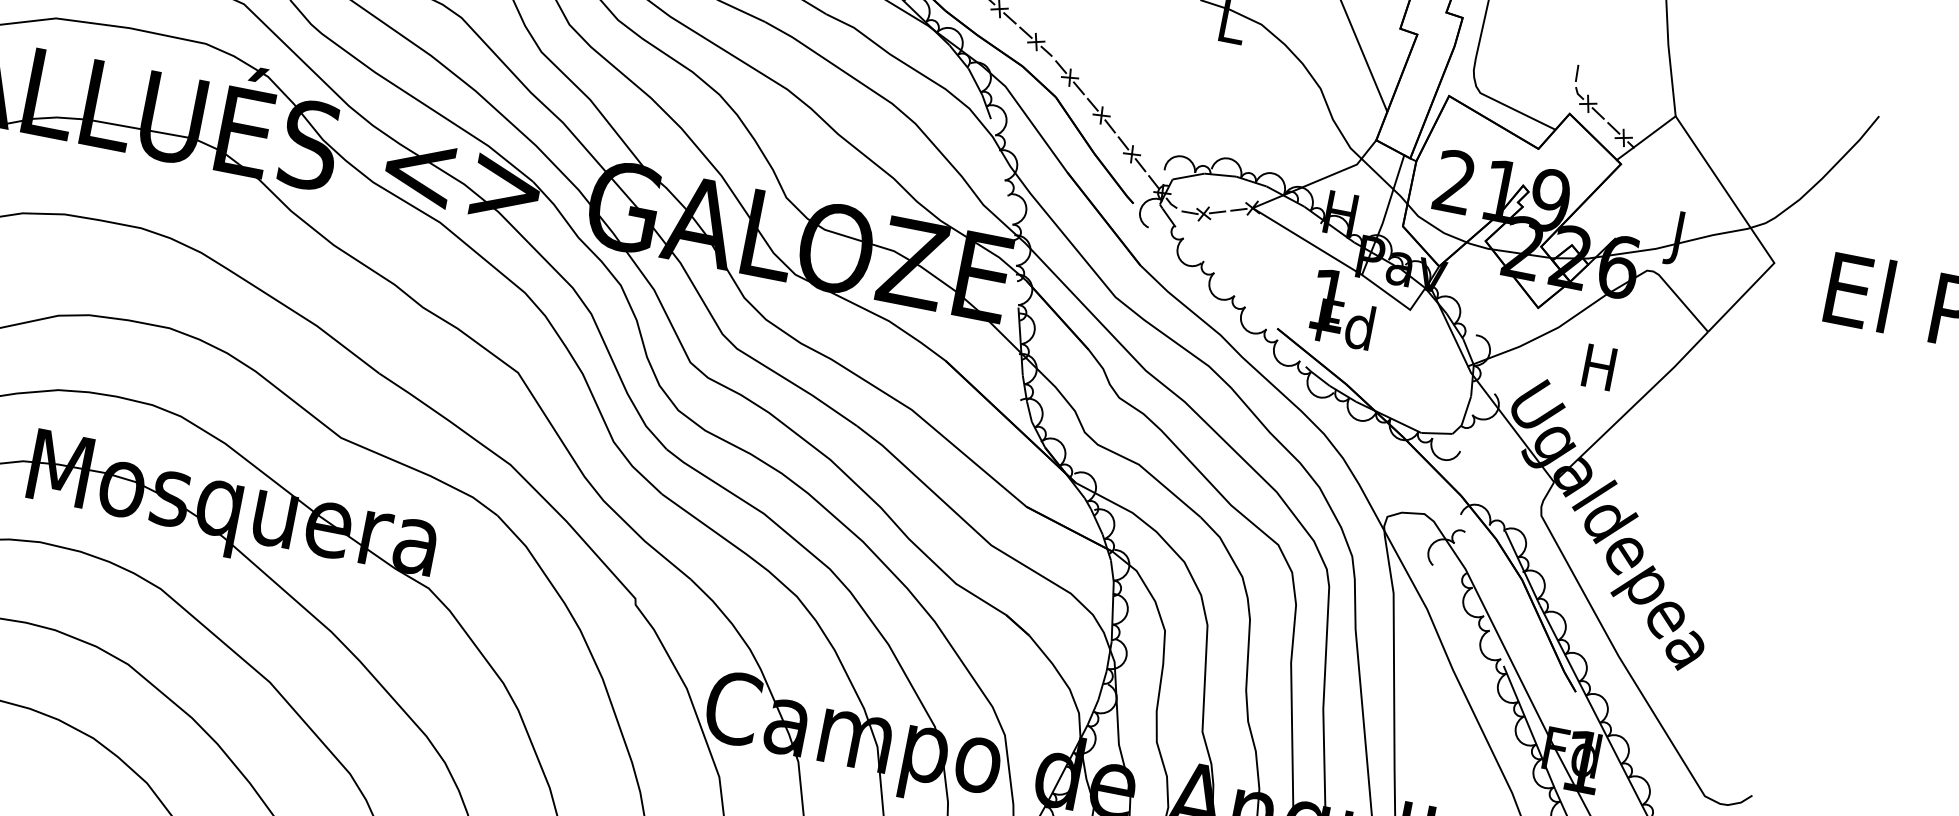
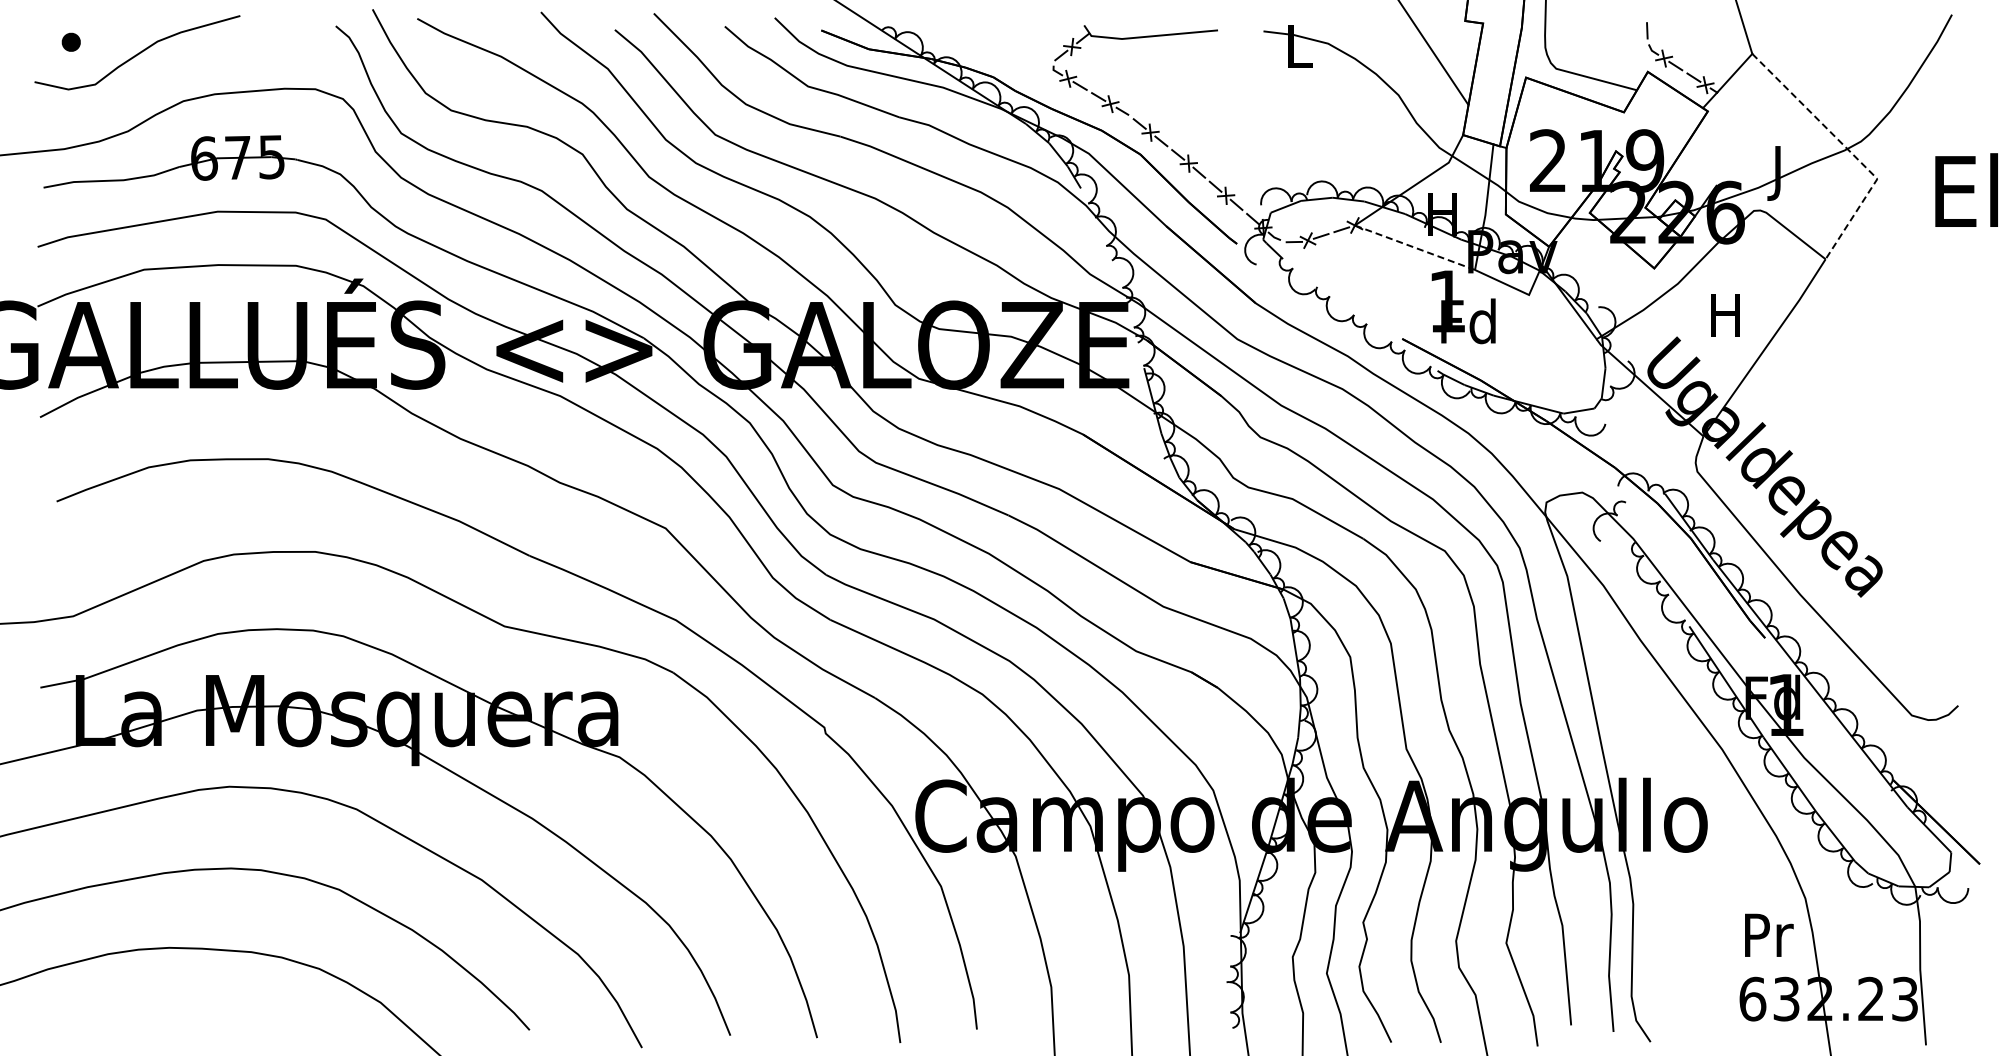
line: (1752, 229) -> (1849, 150), solid -> dashed
line: (1306, 241) -> (1414, 247), solid -> dashed

